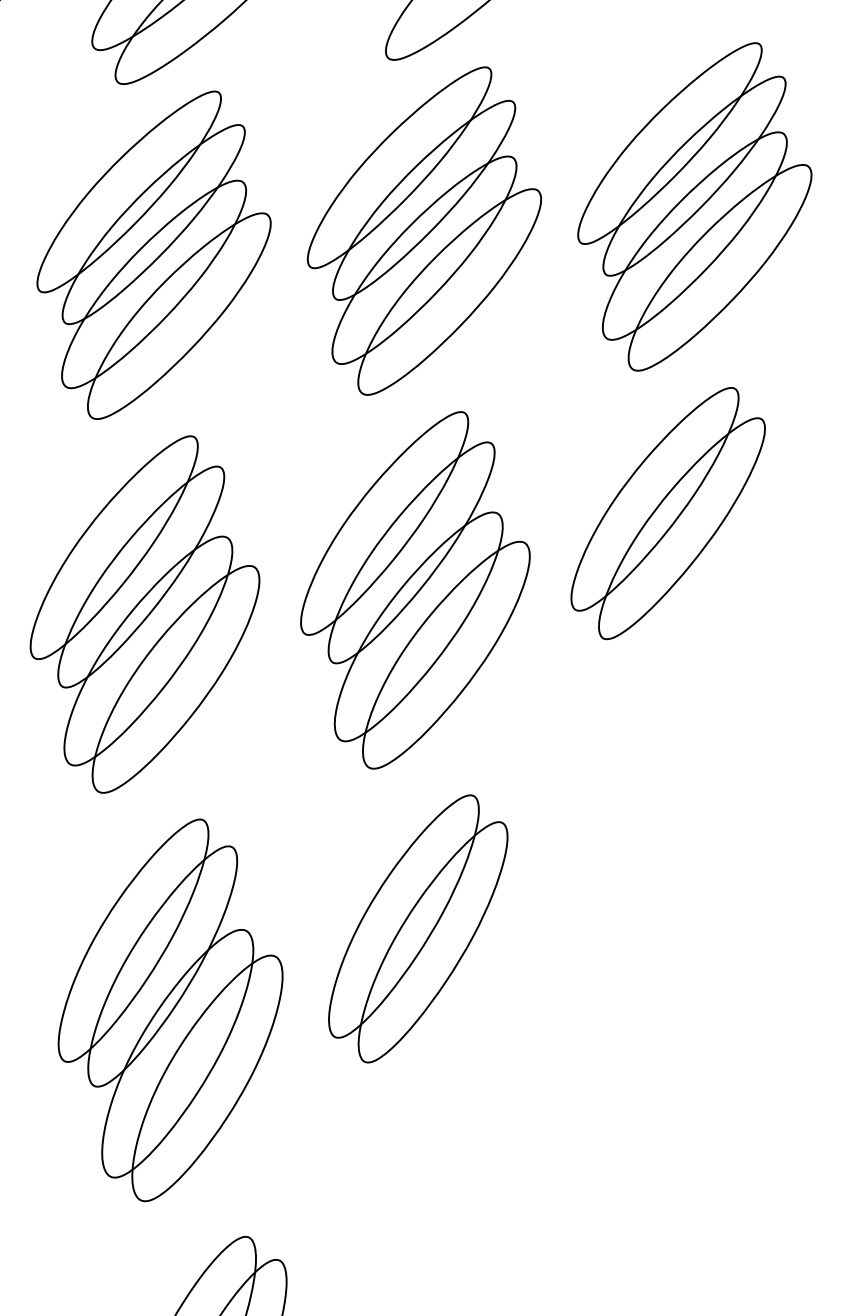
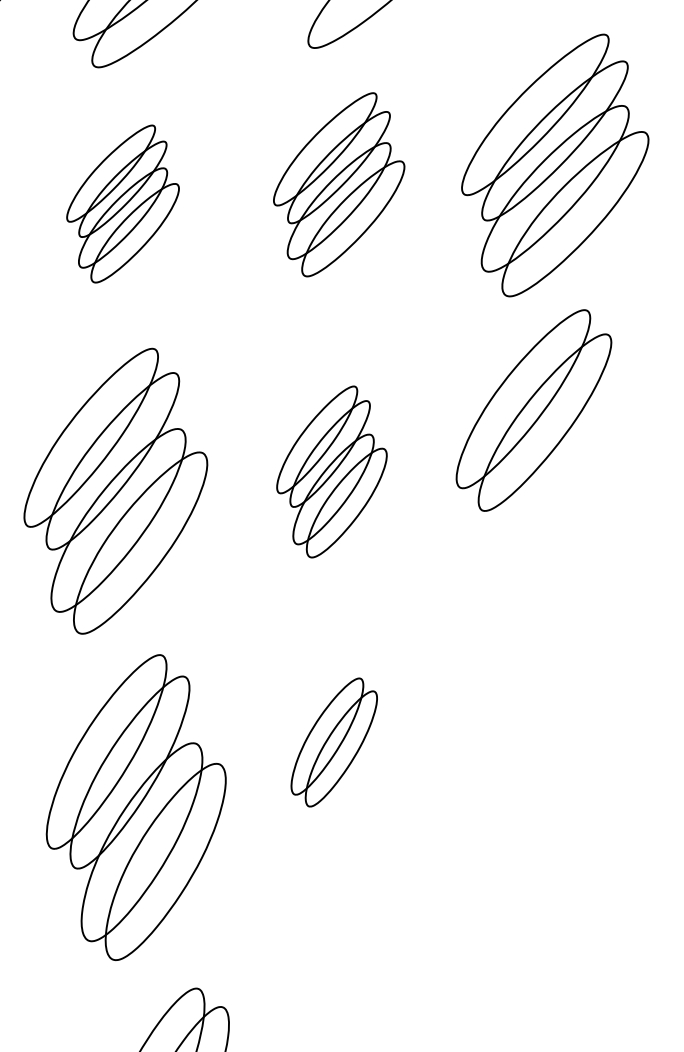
part: (424, 230) -> (339, 184), size x0.7
part: (153, 254) -> (122, 203), size x0.6
part: (415, 590) -> (332, 472), size x0.6
part: (418, 928) -> (334, 742), size x0.6

